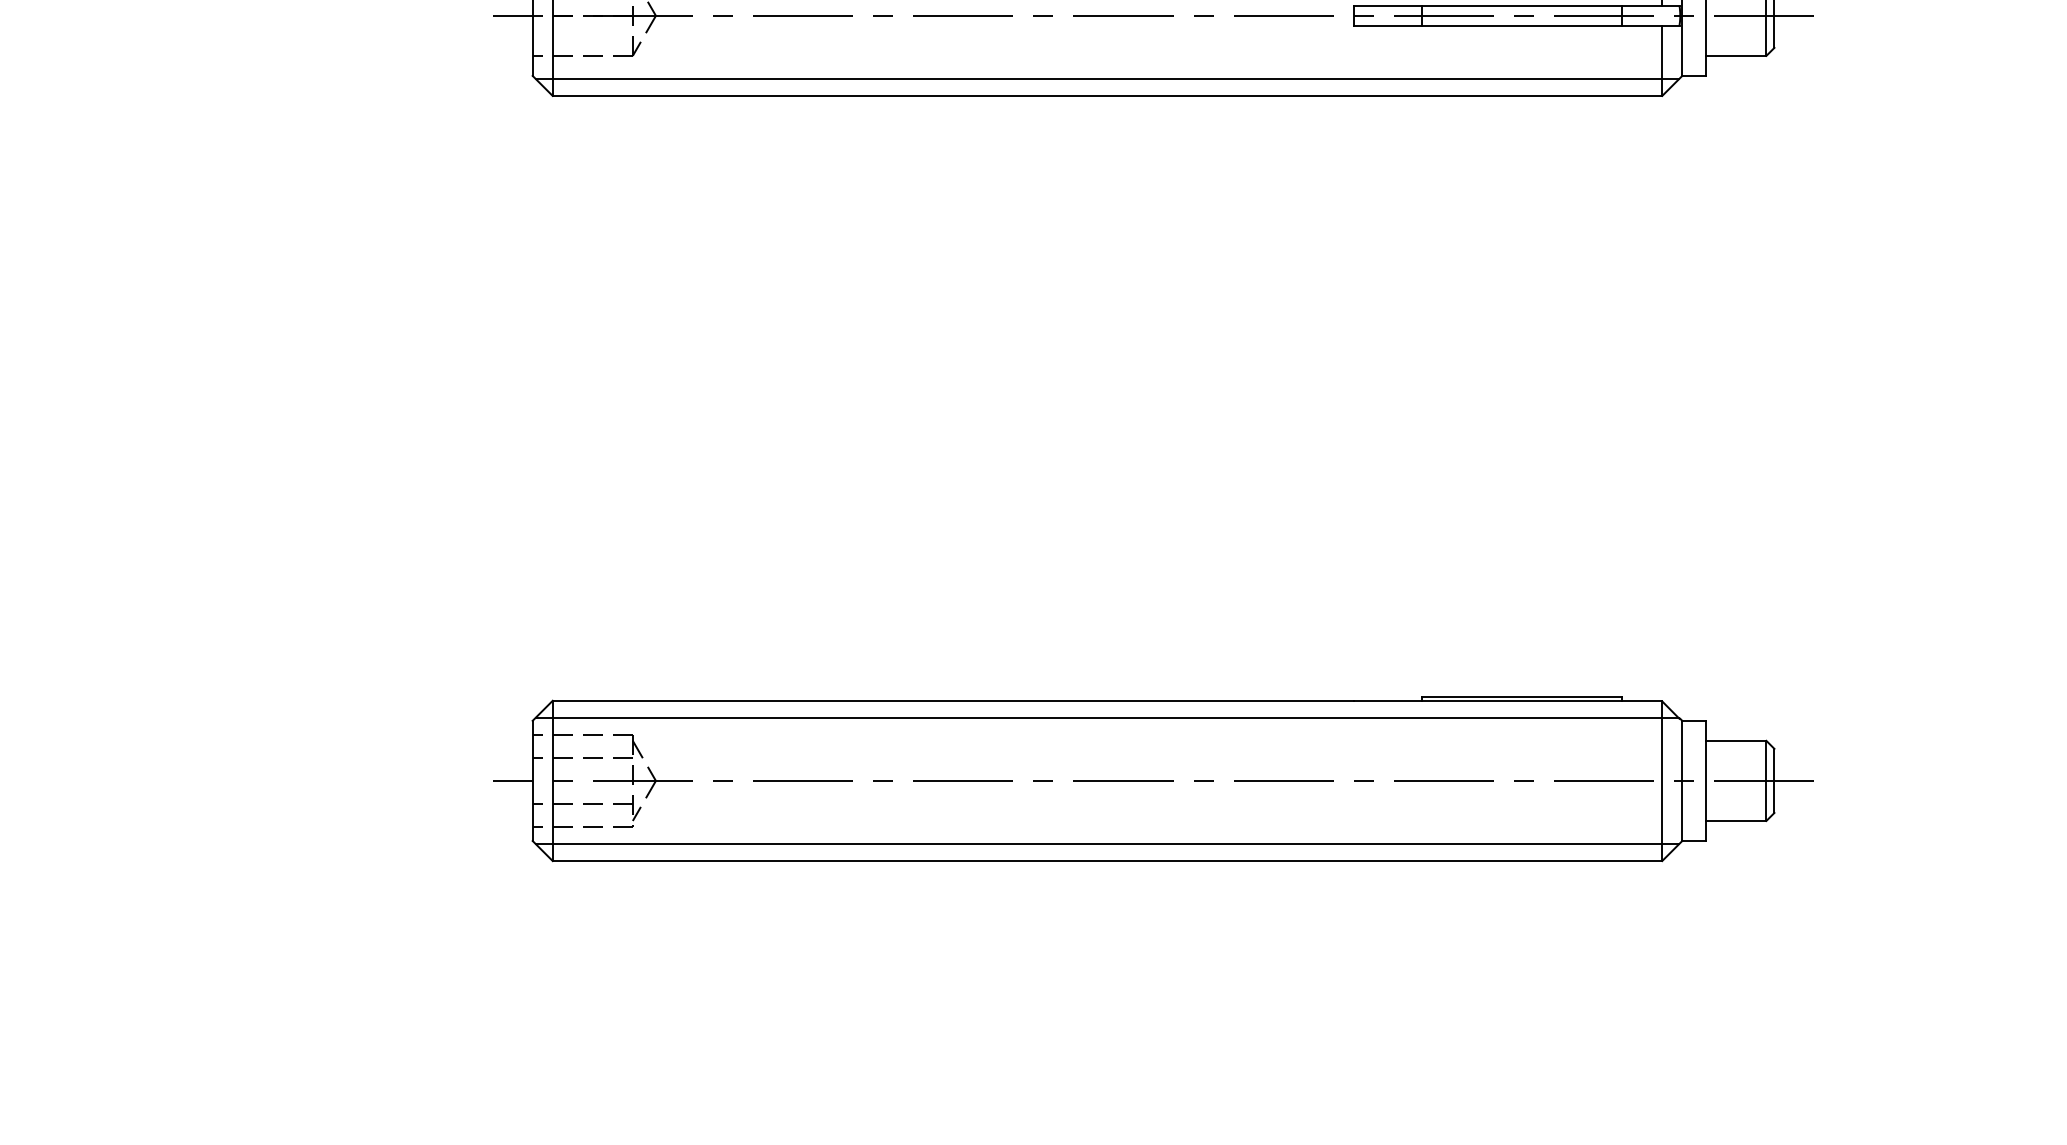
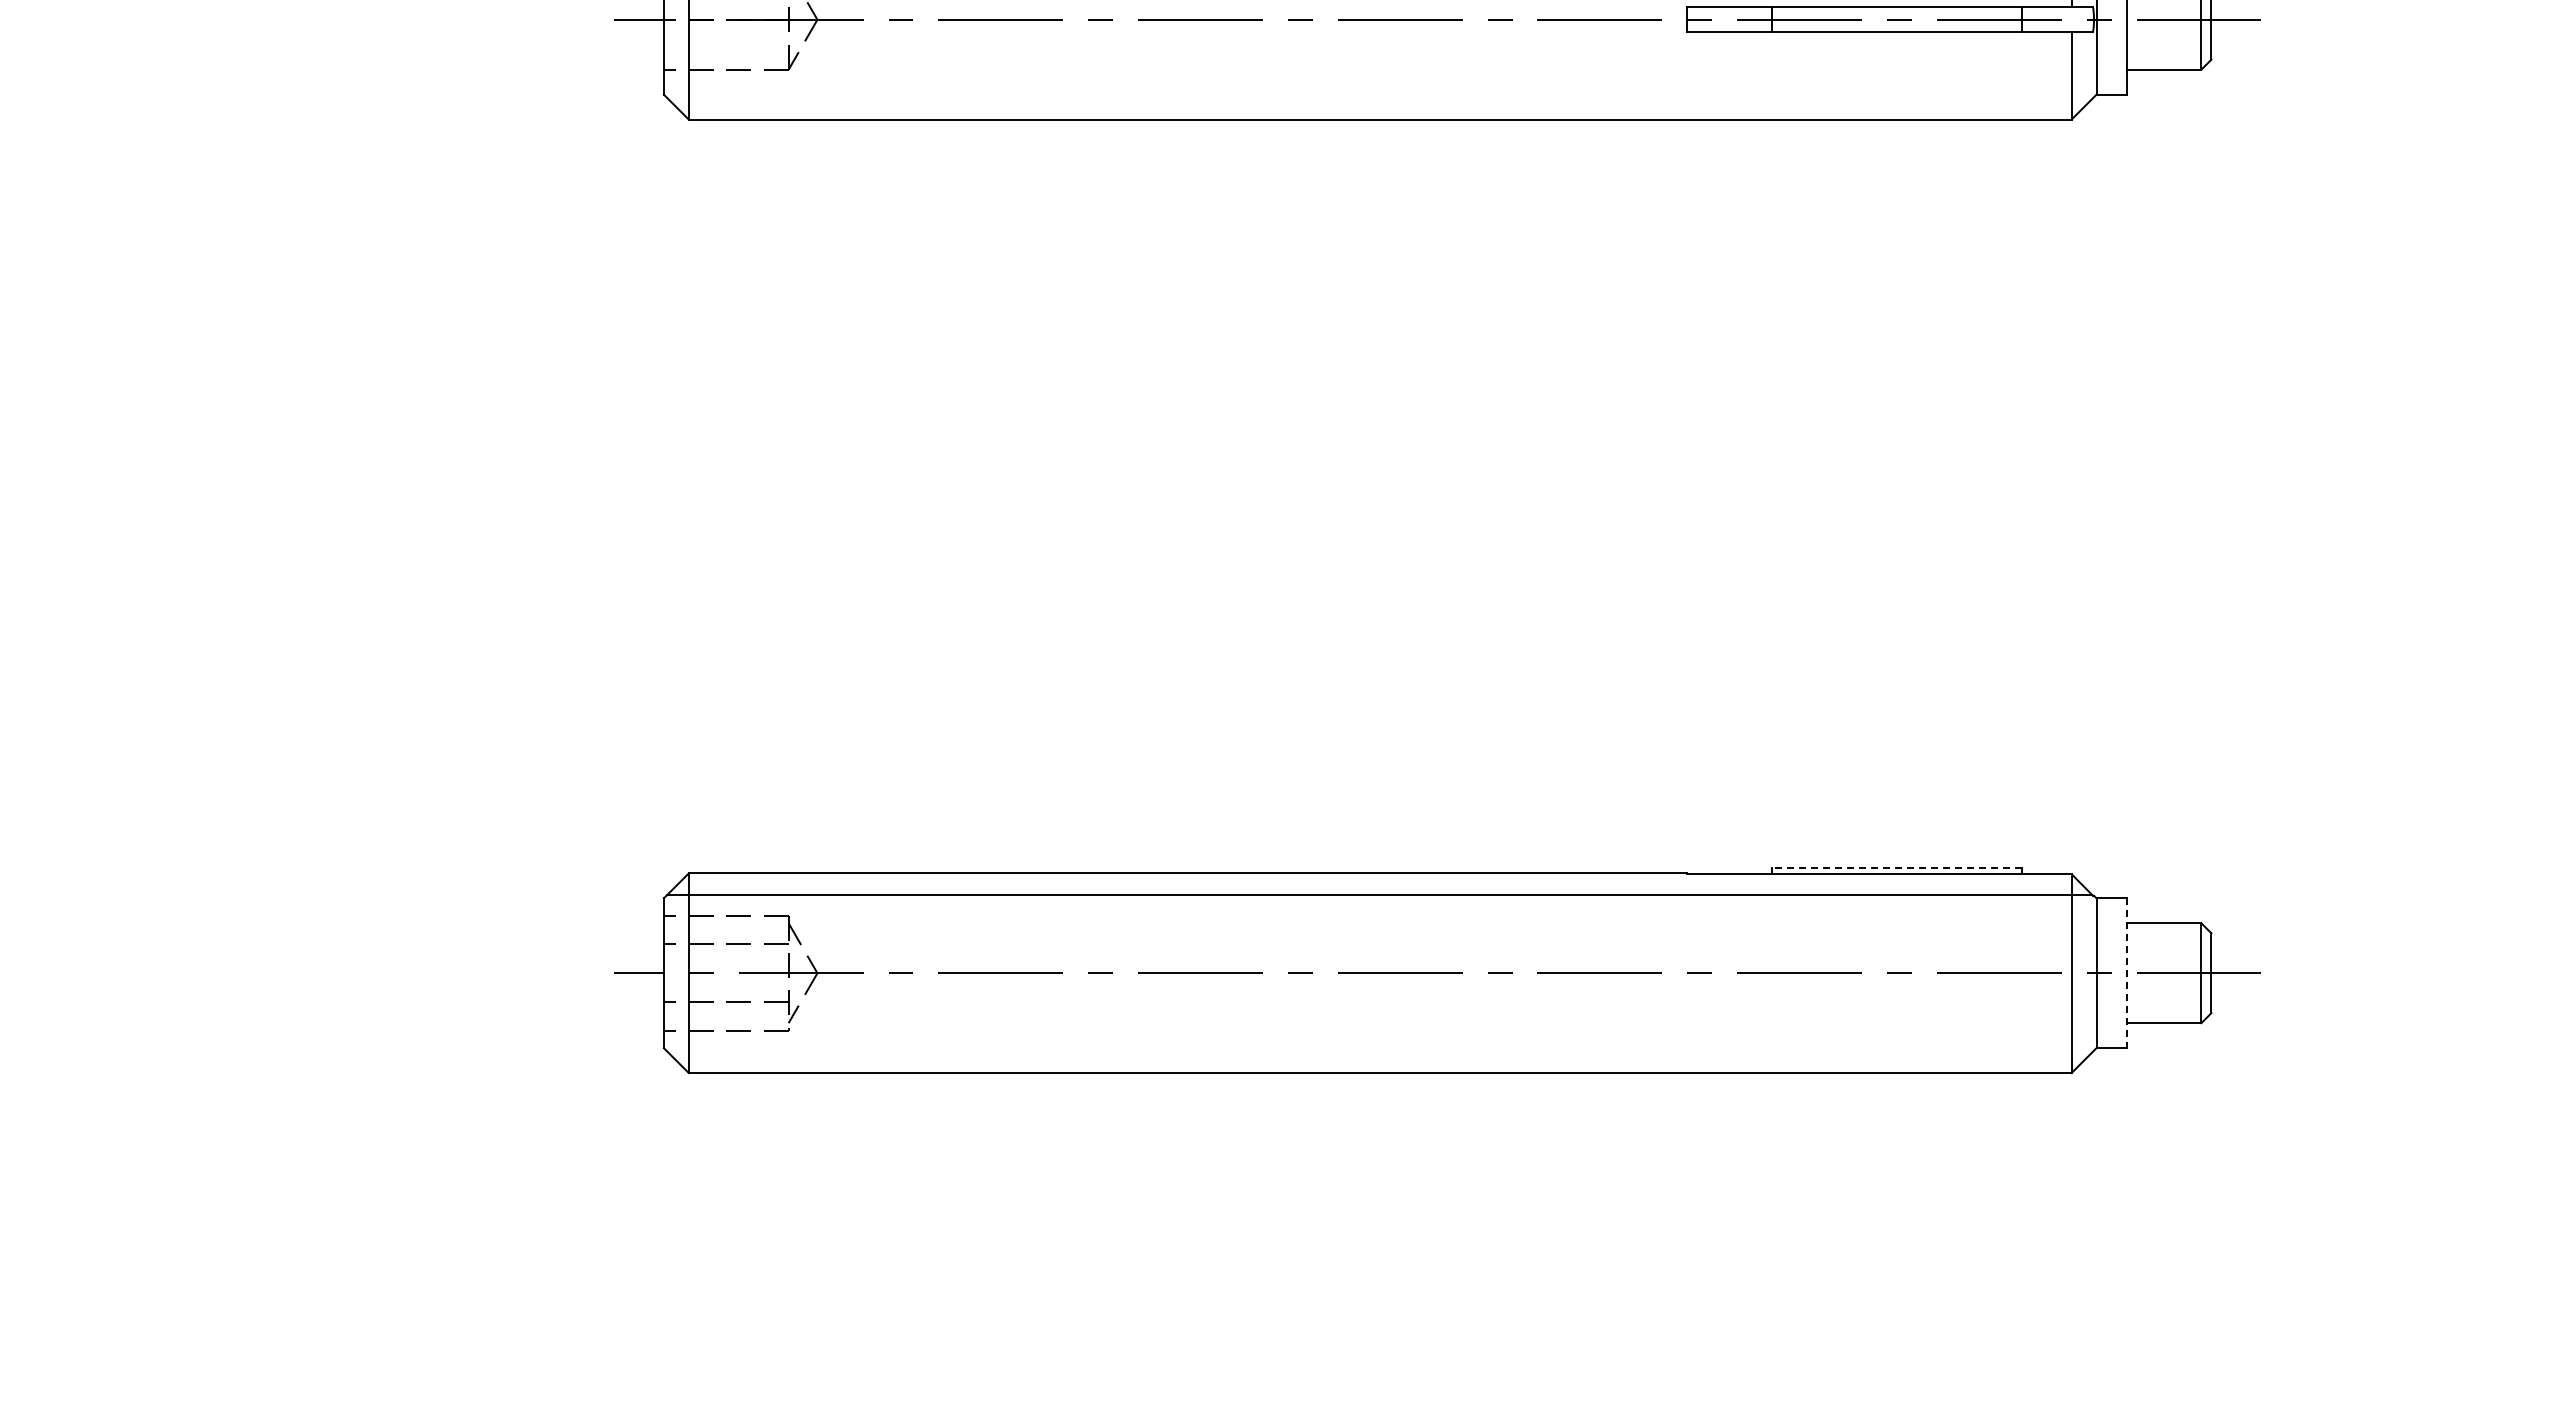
line: (1107, 79) -> (1380, 98), removed
line: (1521, 696) -> (1896, 868), solid -> dashed
line: (1706, 781) -> (2126, 973), solid -> dashed
line: (1107, 843) -> (1380, 1051), removed

